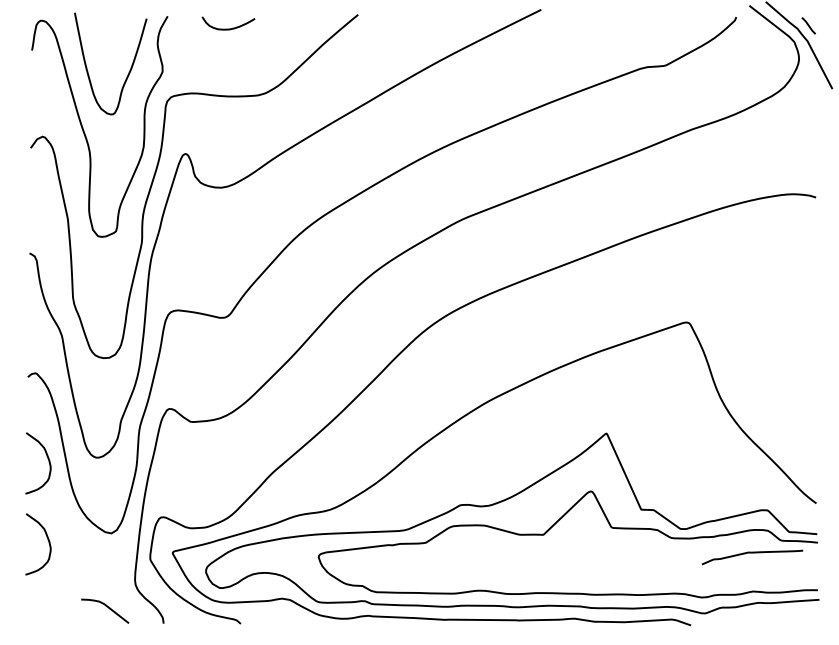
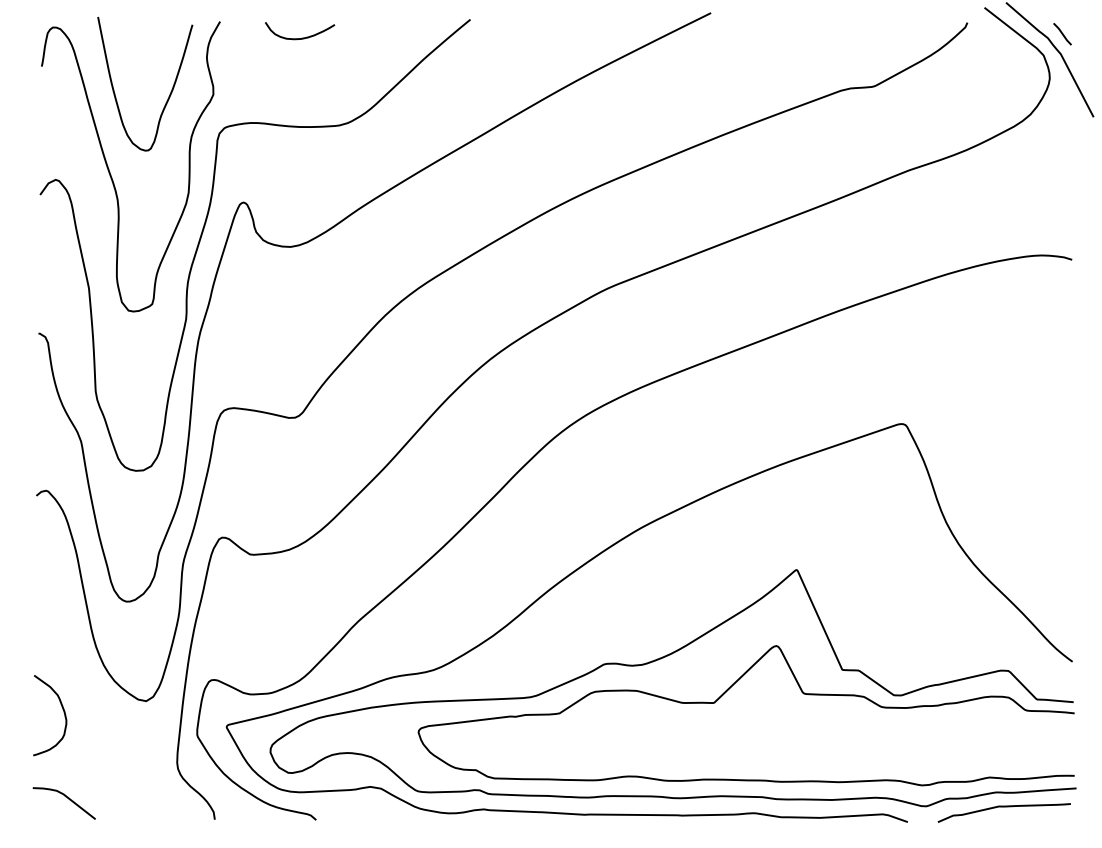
curve: (47, 459) -> (62, 604), removed
curve: (752, 553) -> (1004, 807), moved
curve: (106, 607) -> (66, 798), moved

